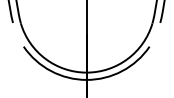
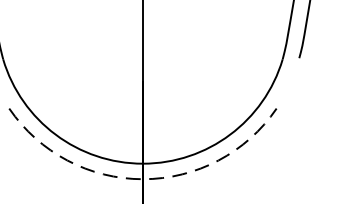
arc: (86, 79) -> (142, 178), solid -> dashed

